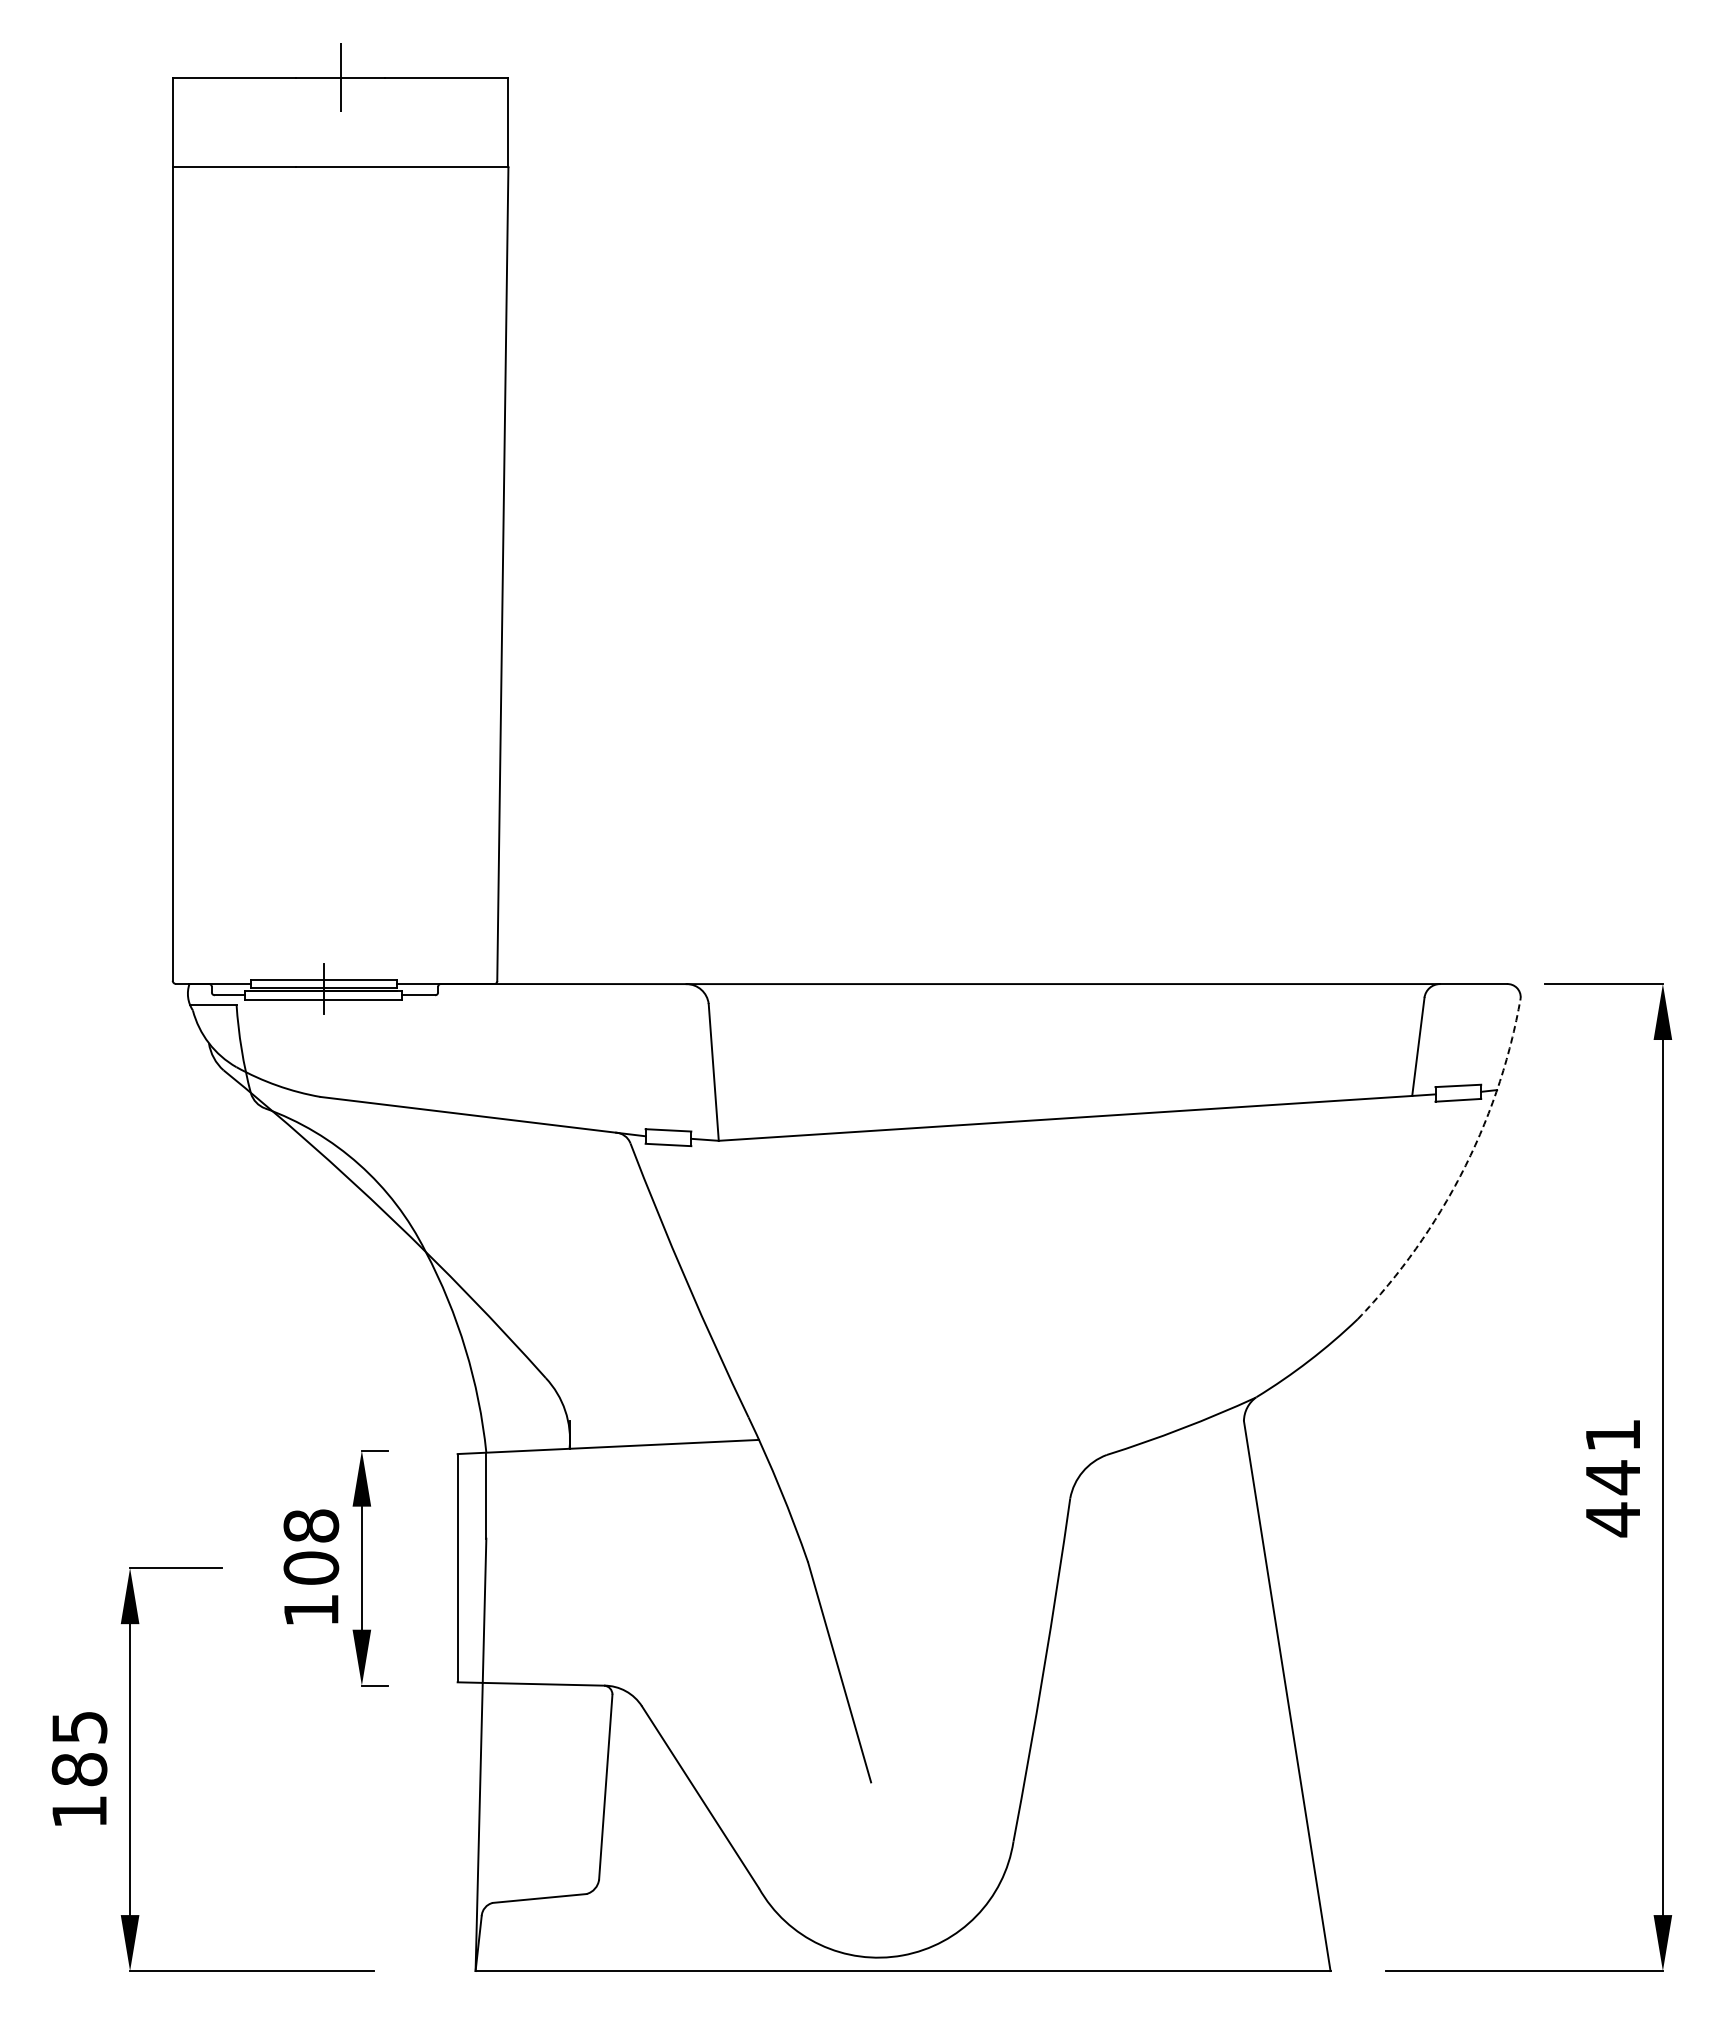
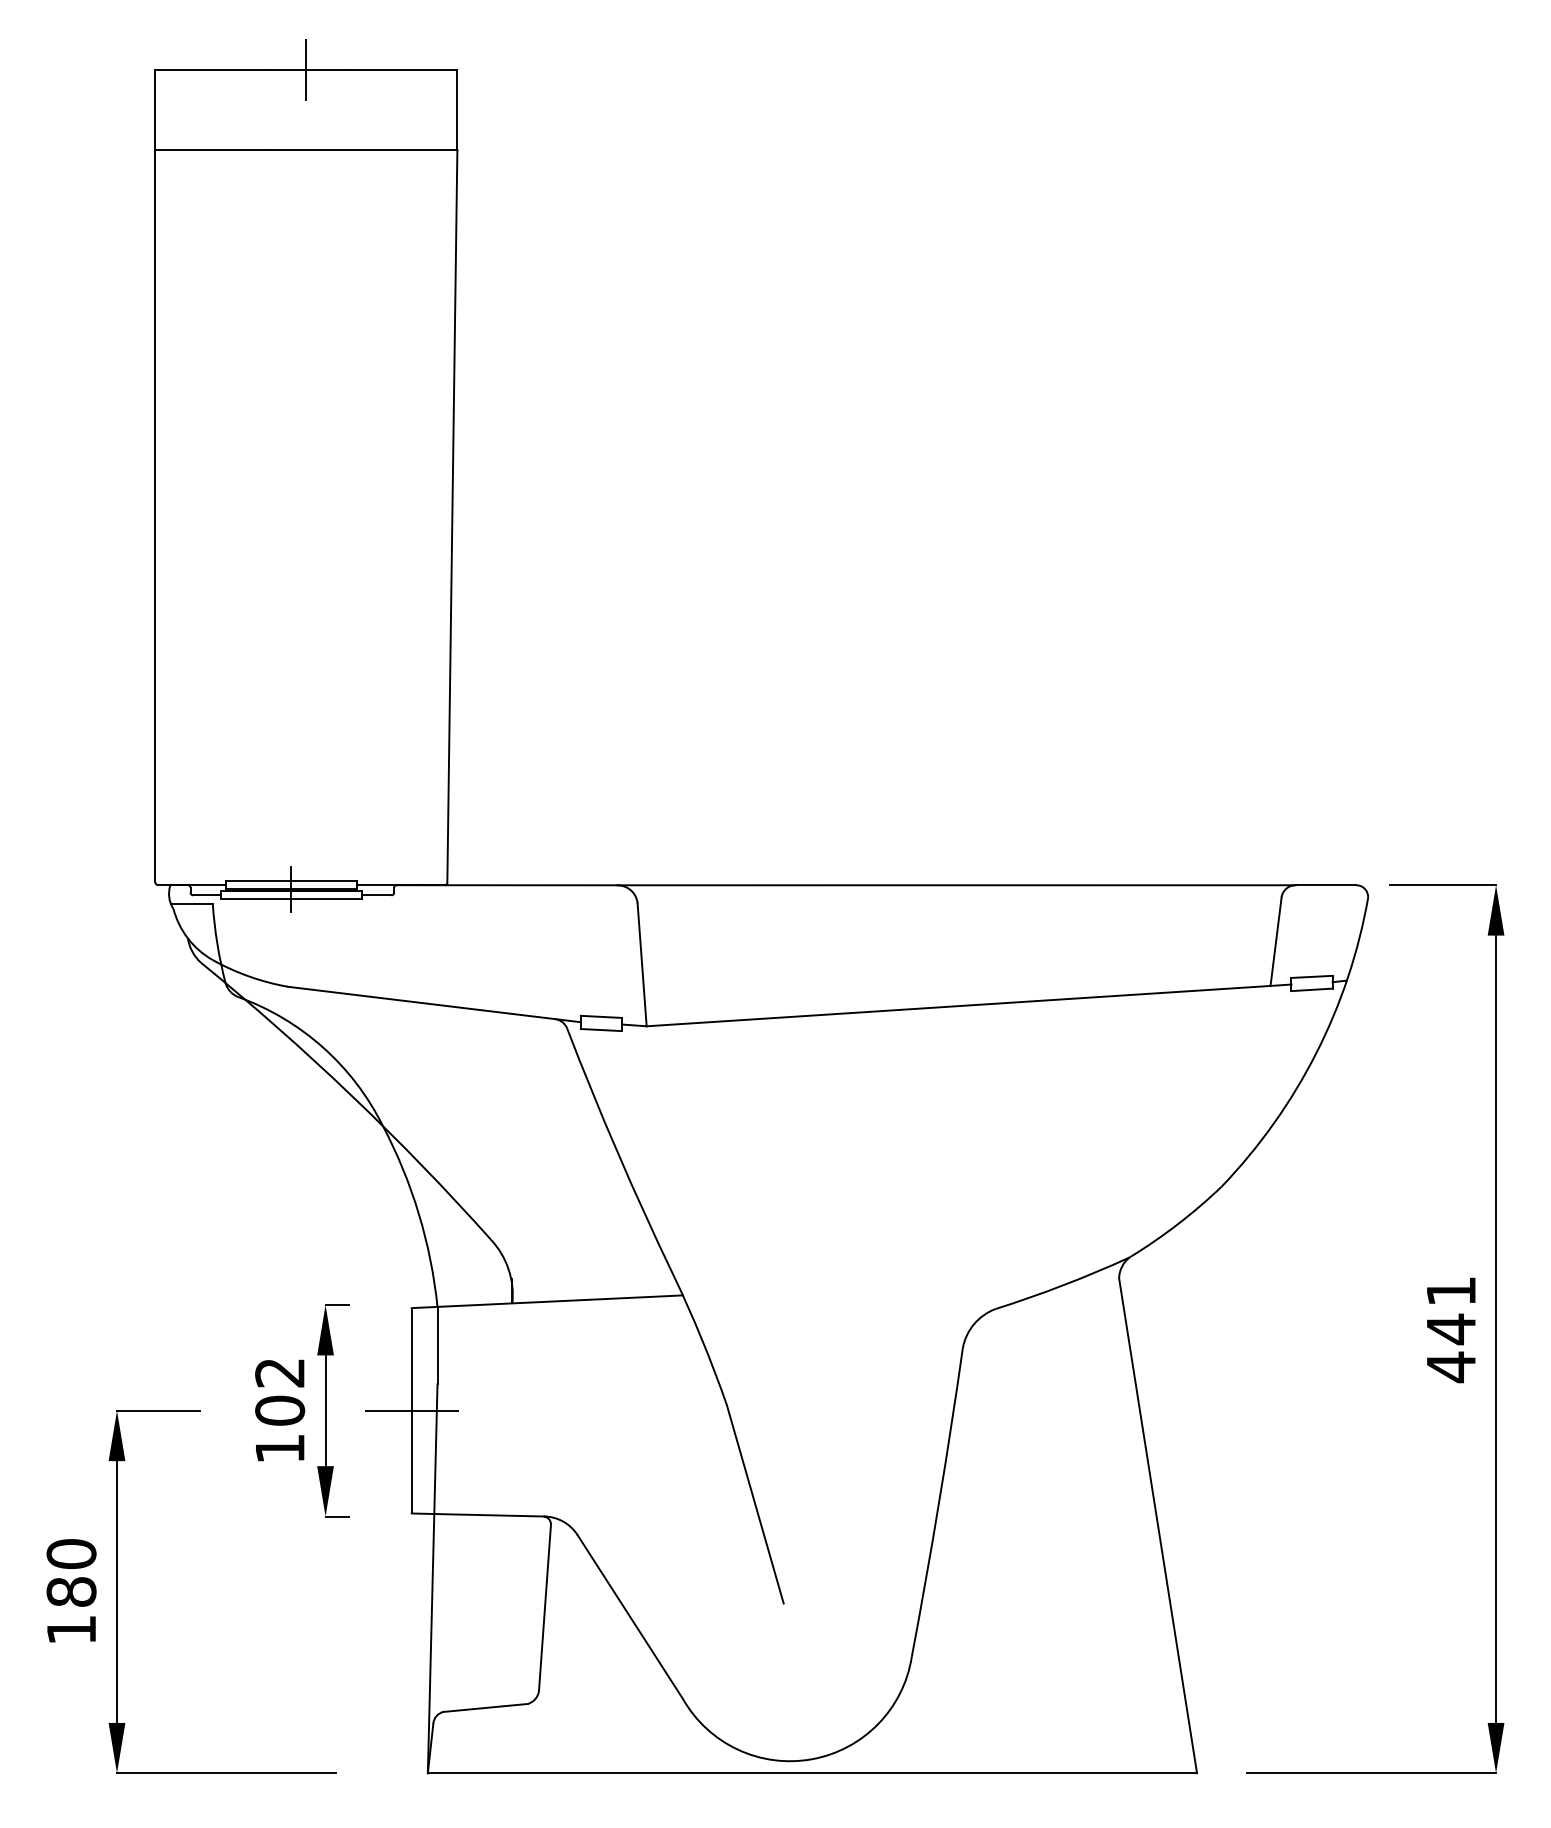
arc: (1463, 1170) -> (1316, 1053), dashed -> solid
text: (311, 1525) -> (280, 1372), 108 -> 102
line: (457, 1568) -> (411, 1411), added
text: (79, 1727) -> (71, 1554), 185 -> 180

